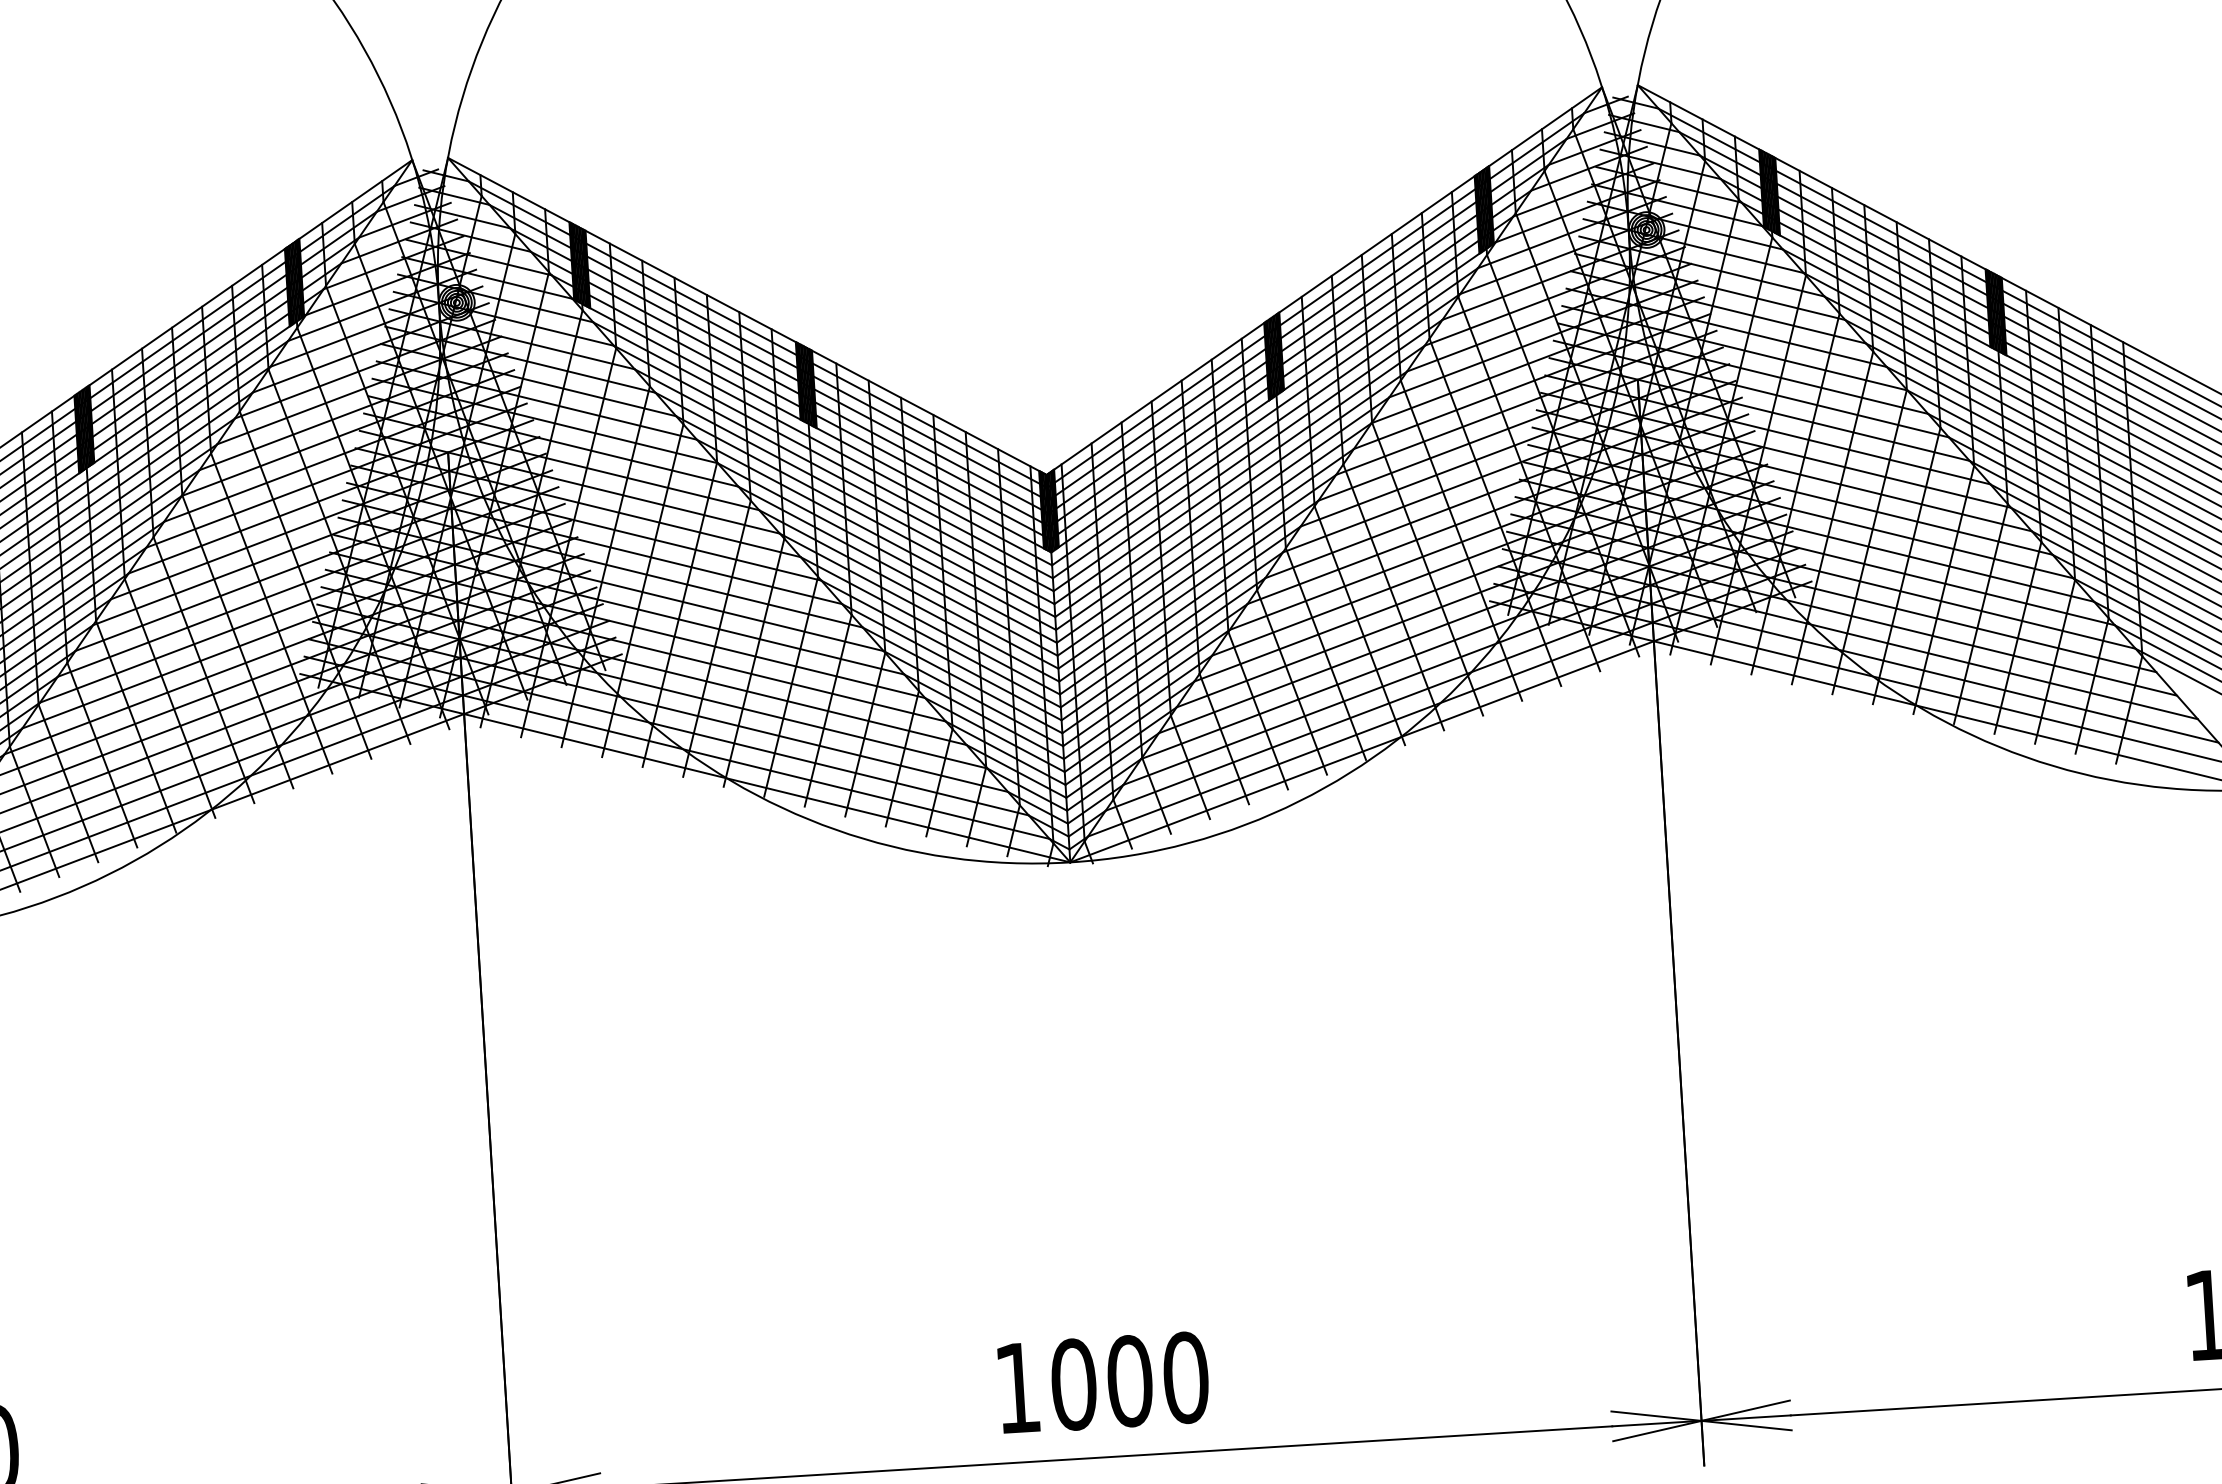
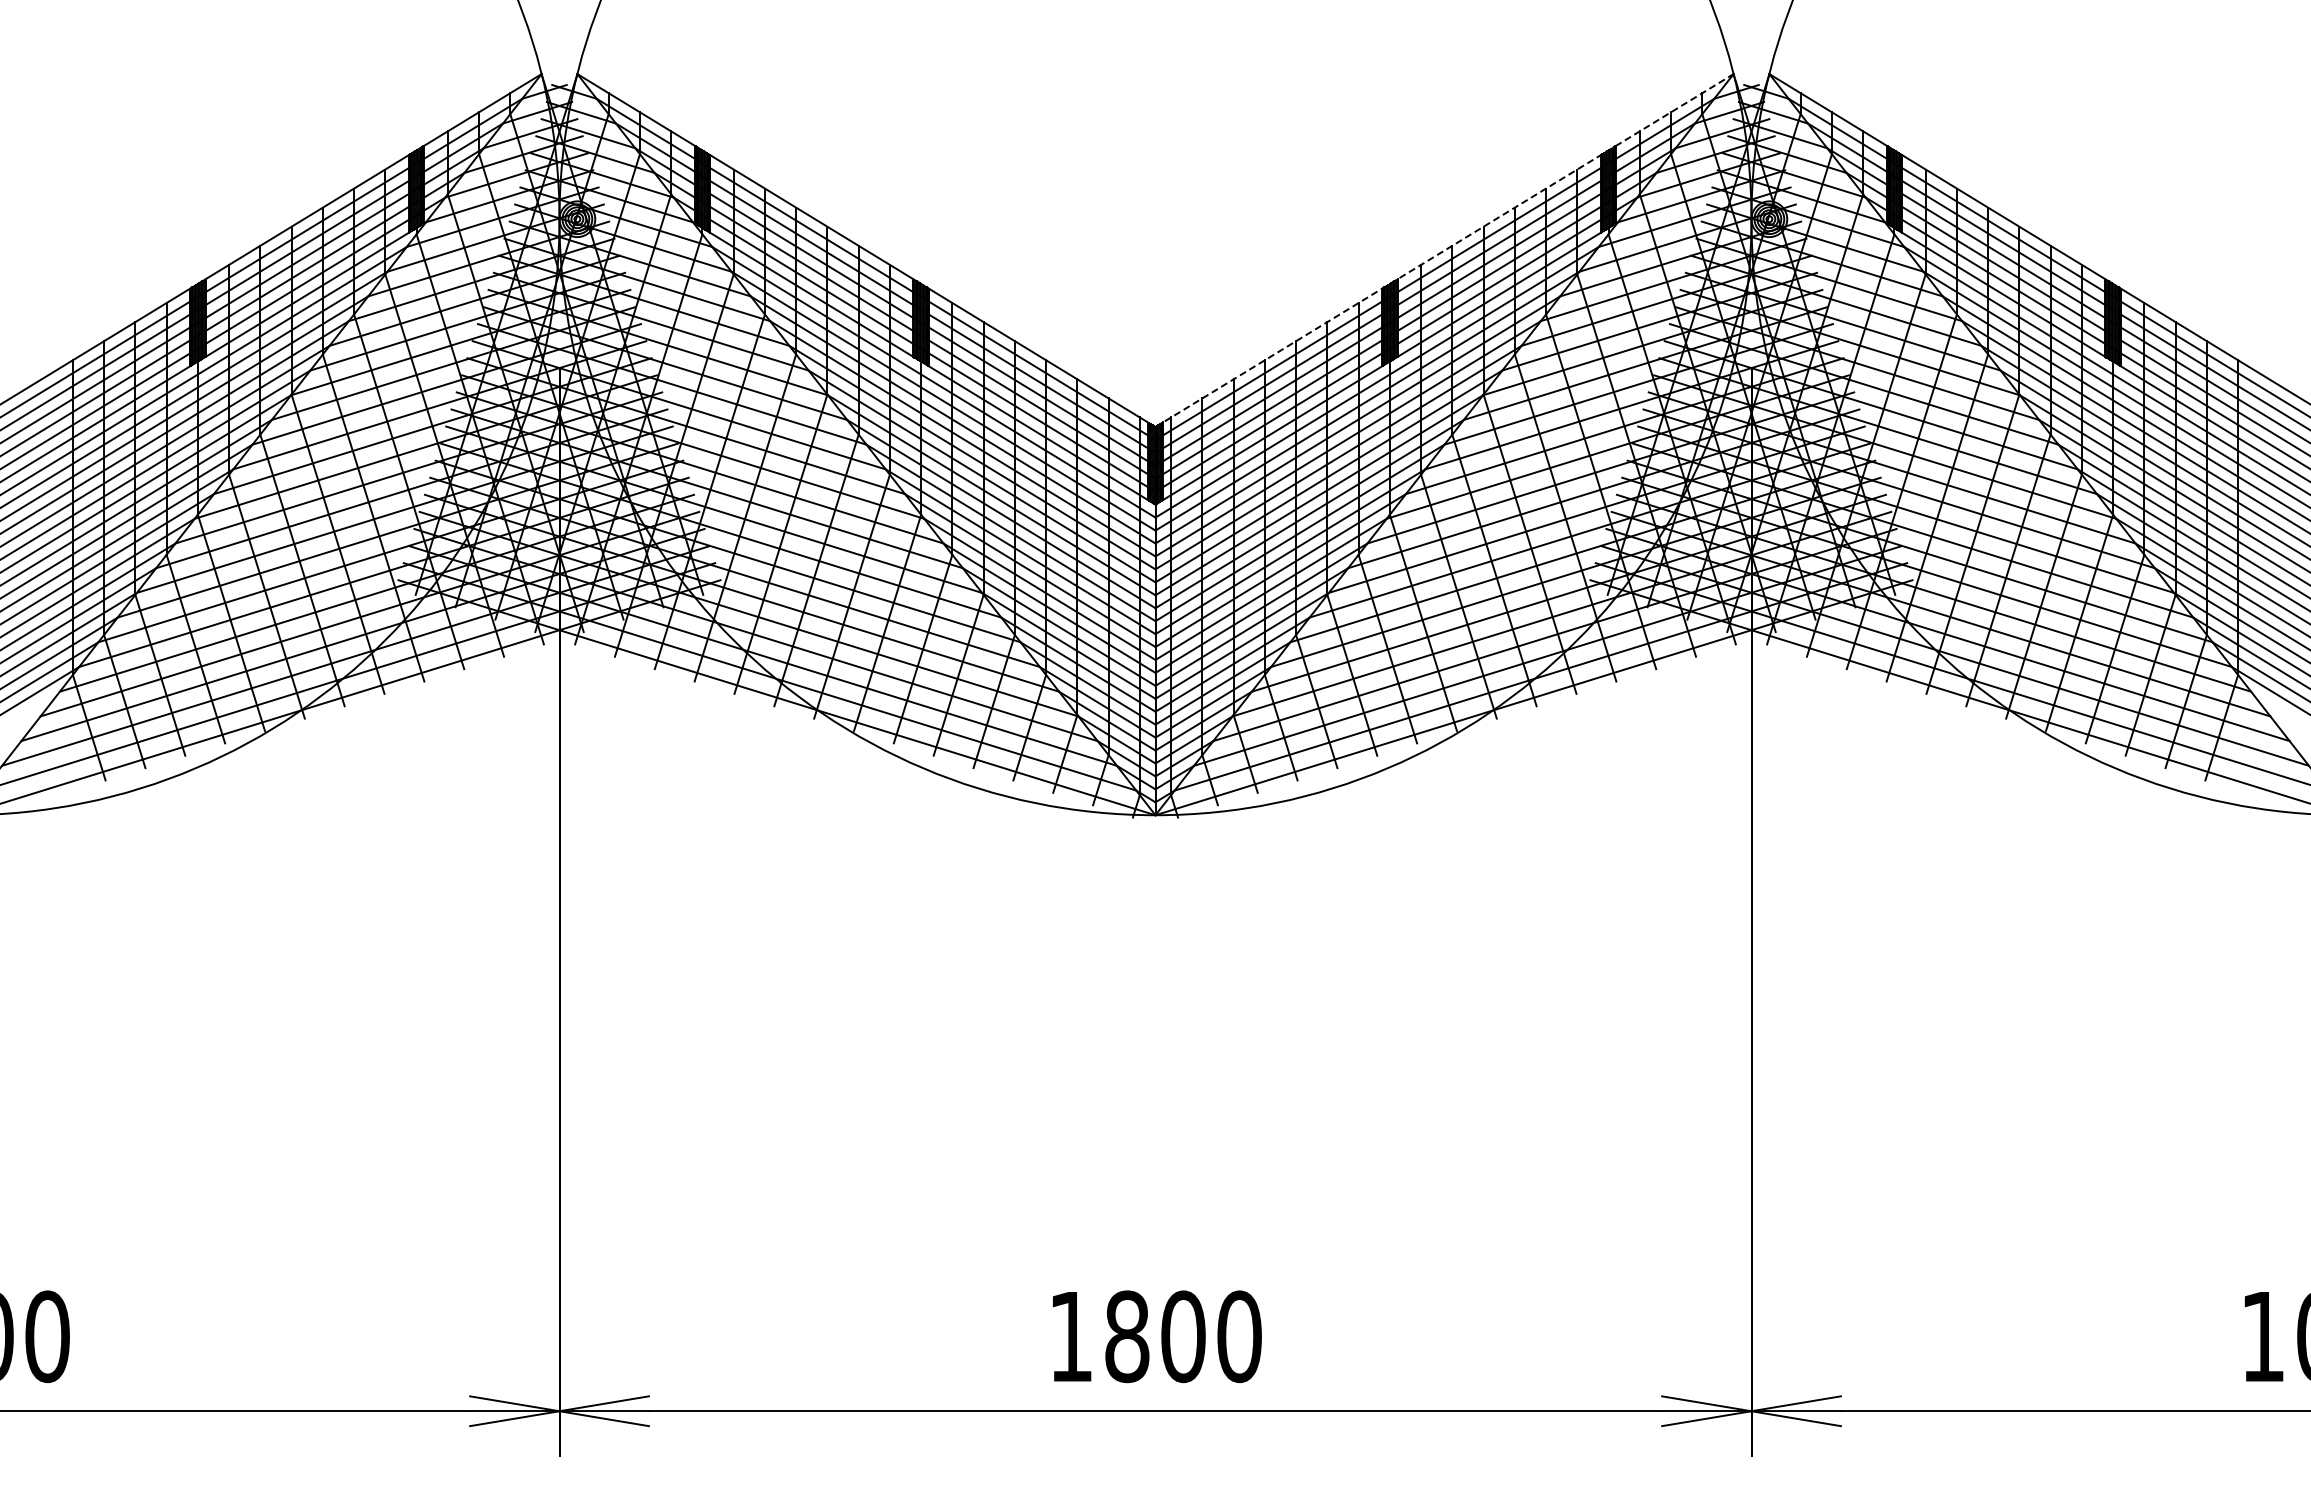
line: (1324, 281) -> (1444, 250), solid -> dashed
text: (1074, 1384) -> (1127, 1336), 1000 -> 1800

